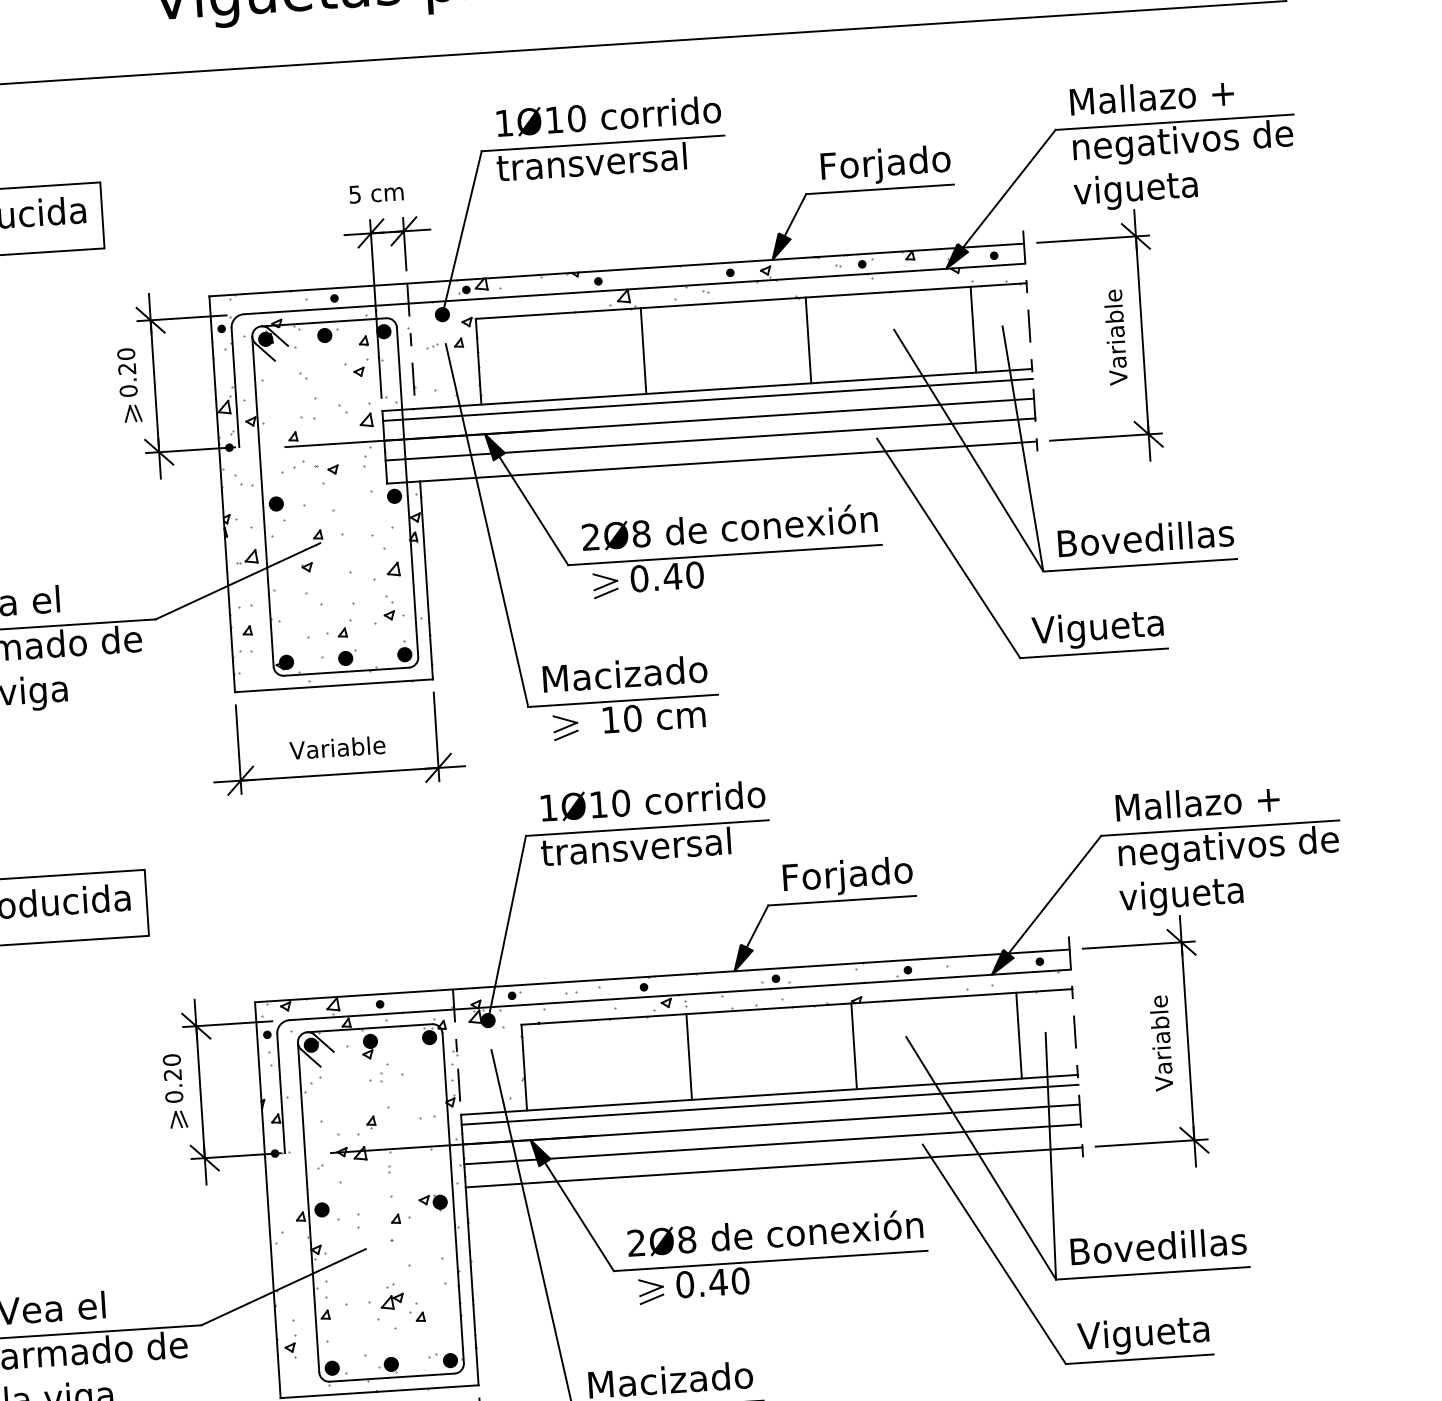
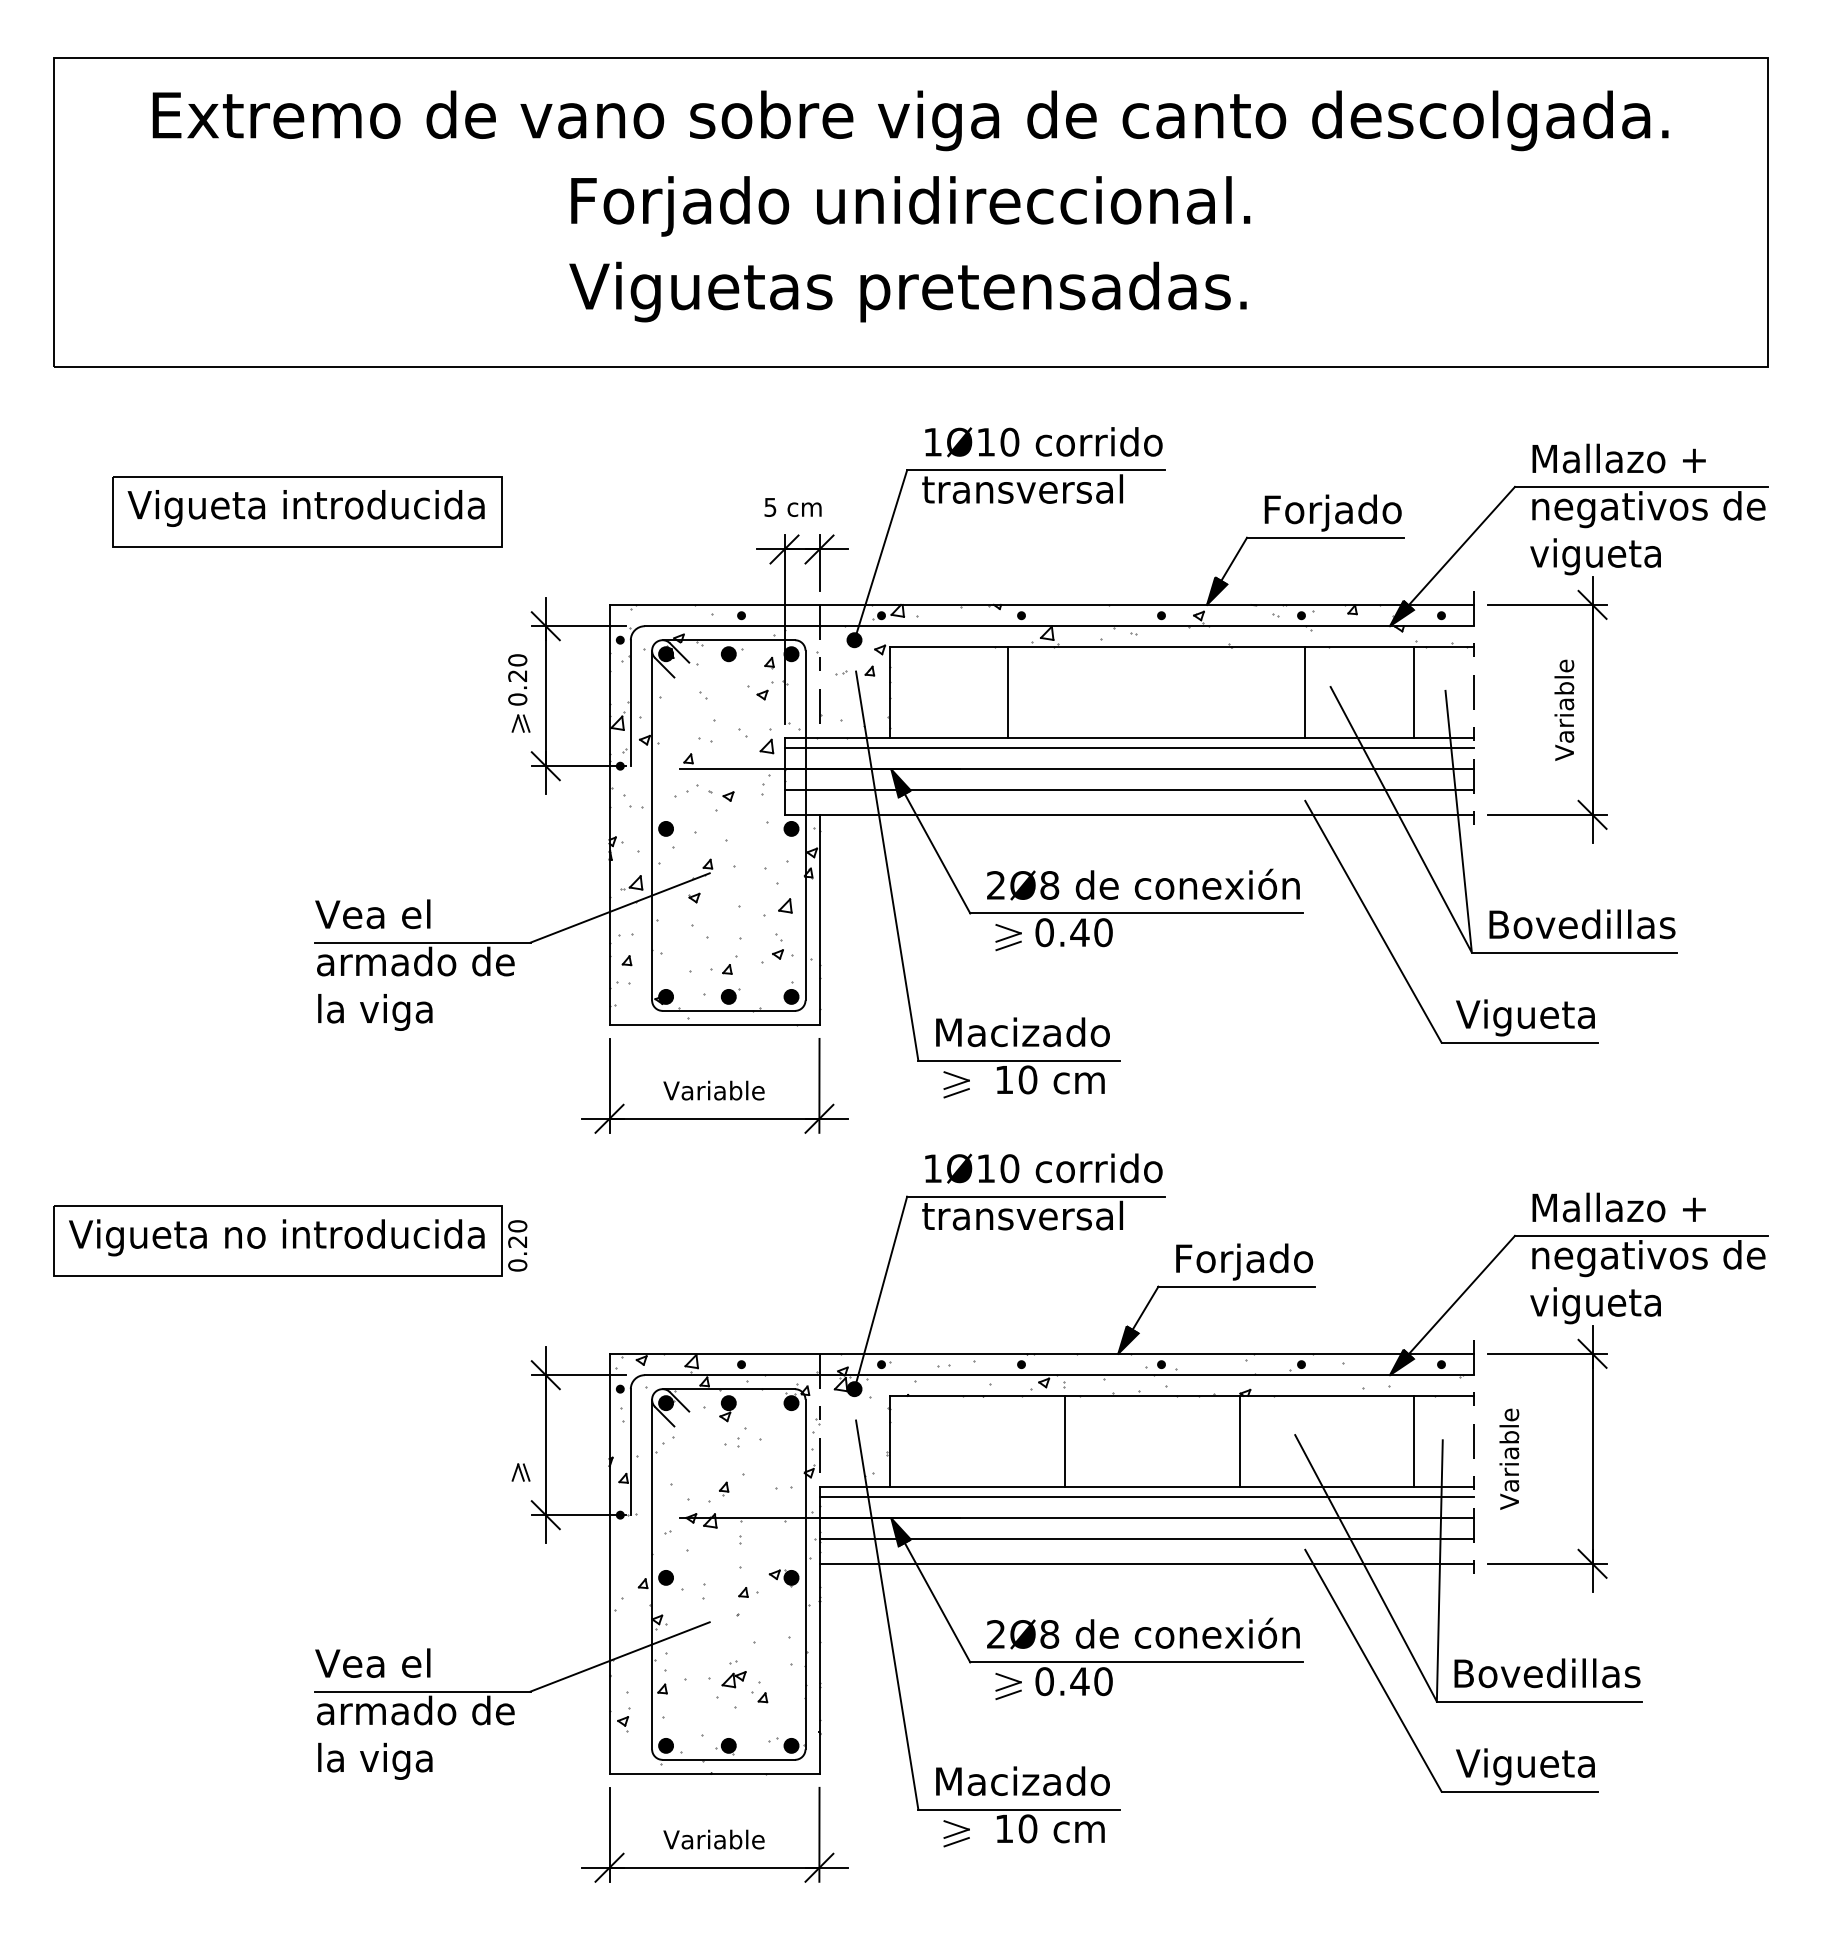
line: (808, 339) -> (1304, 691), moved
line: (643, 350) -> (1007, 691), moved
text: (1161, 1042) -> (1509, 1458), moved
text: (172, 1078) -> (517, 1245), moved

